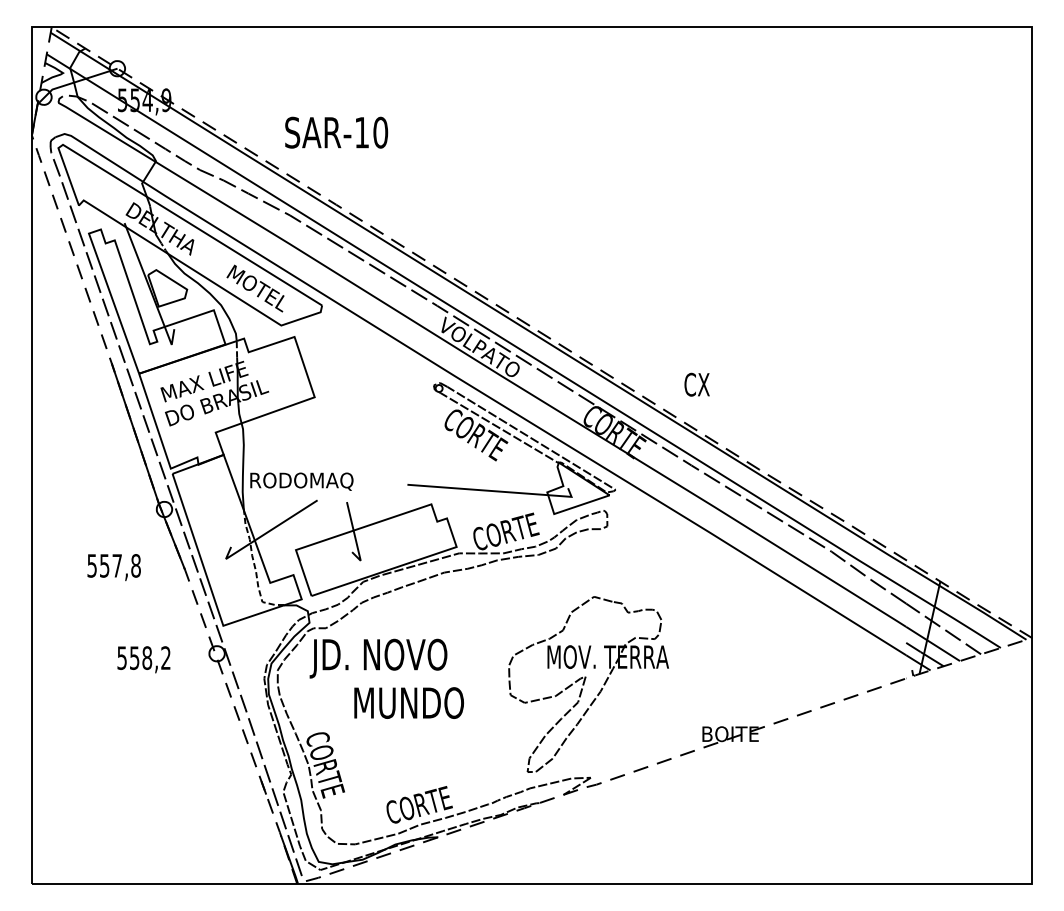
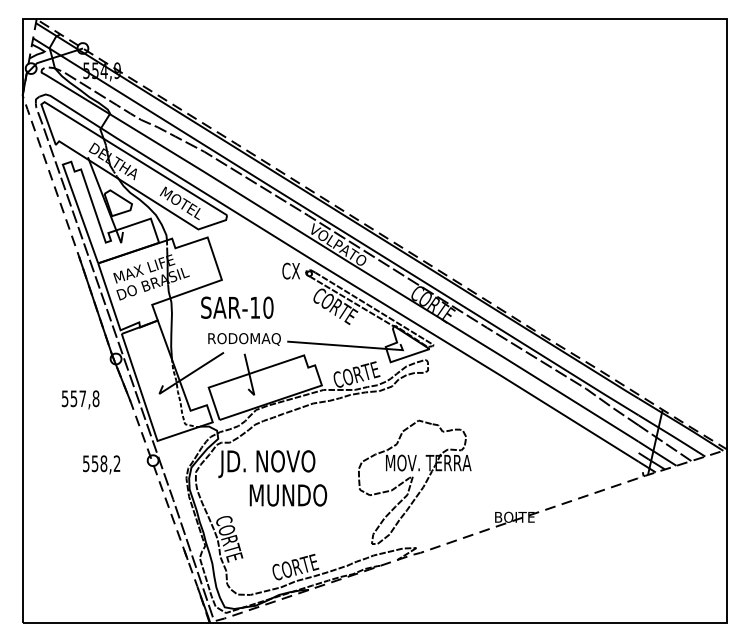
text: (336, 132) -> (237, 307), moved
text: (696, 384) -> (290, 270), moved
text: (301, 481) -> (244, 339), moved

